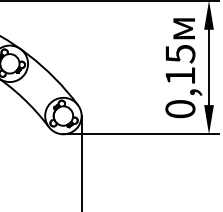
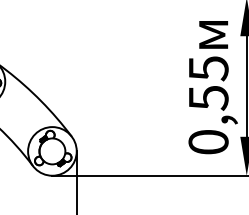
text: (180, 76) -> (208, 98), 0,15 -> 0,55

